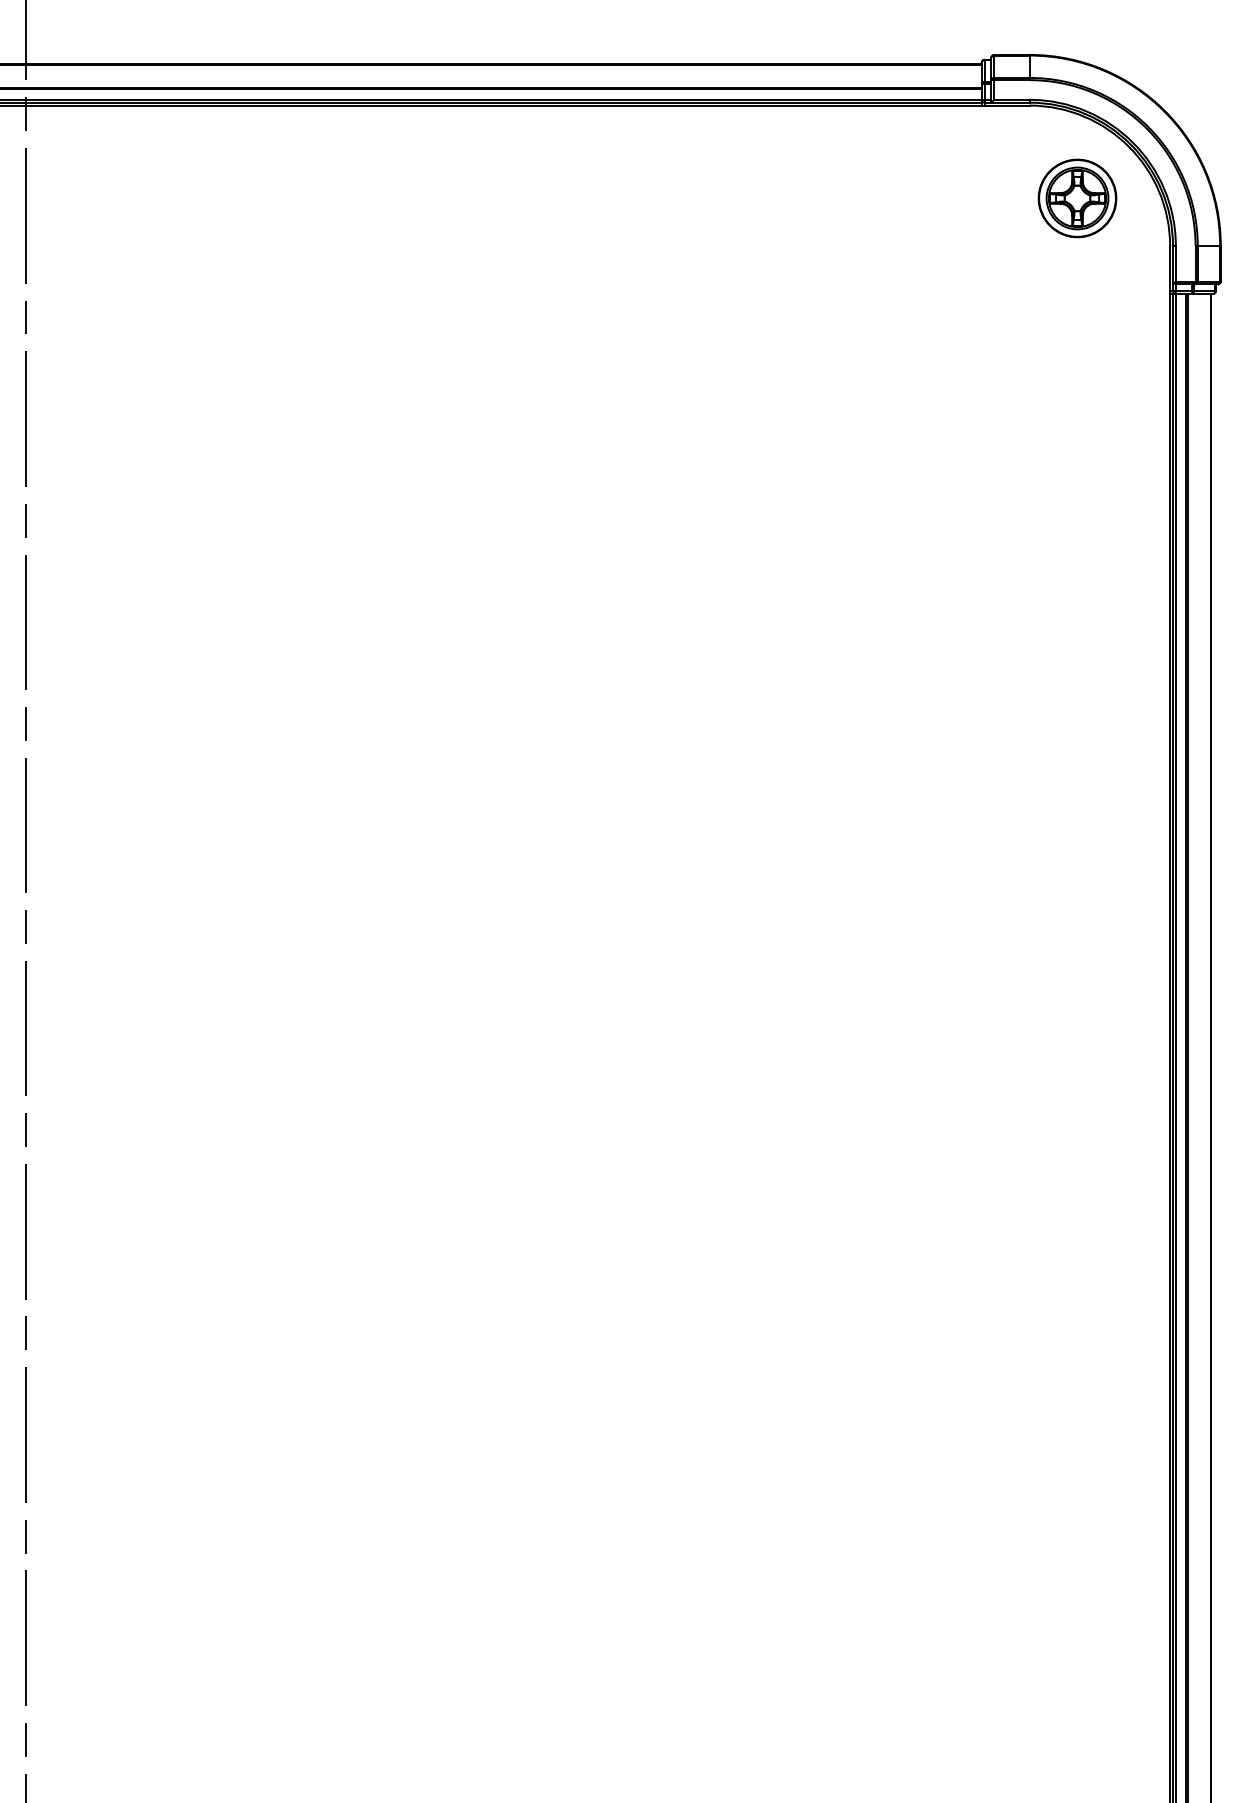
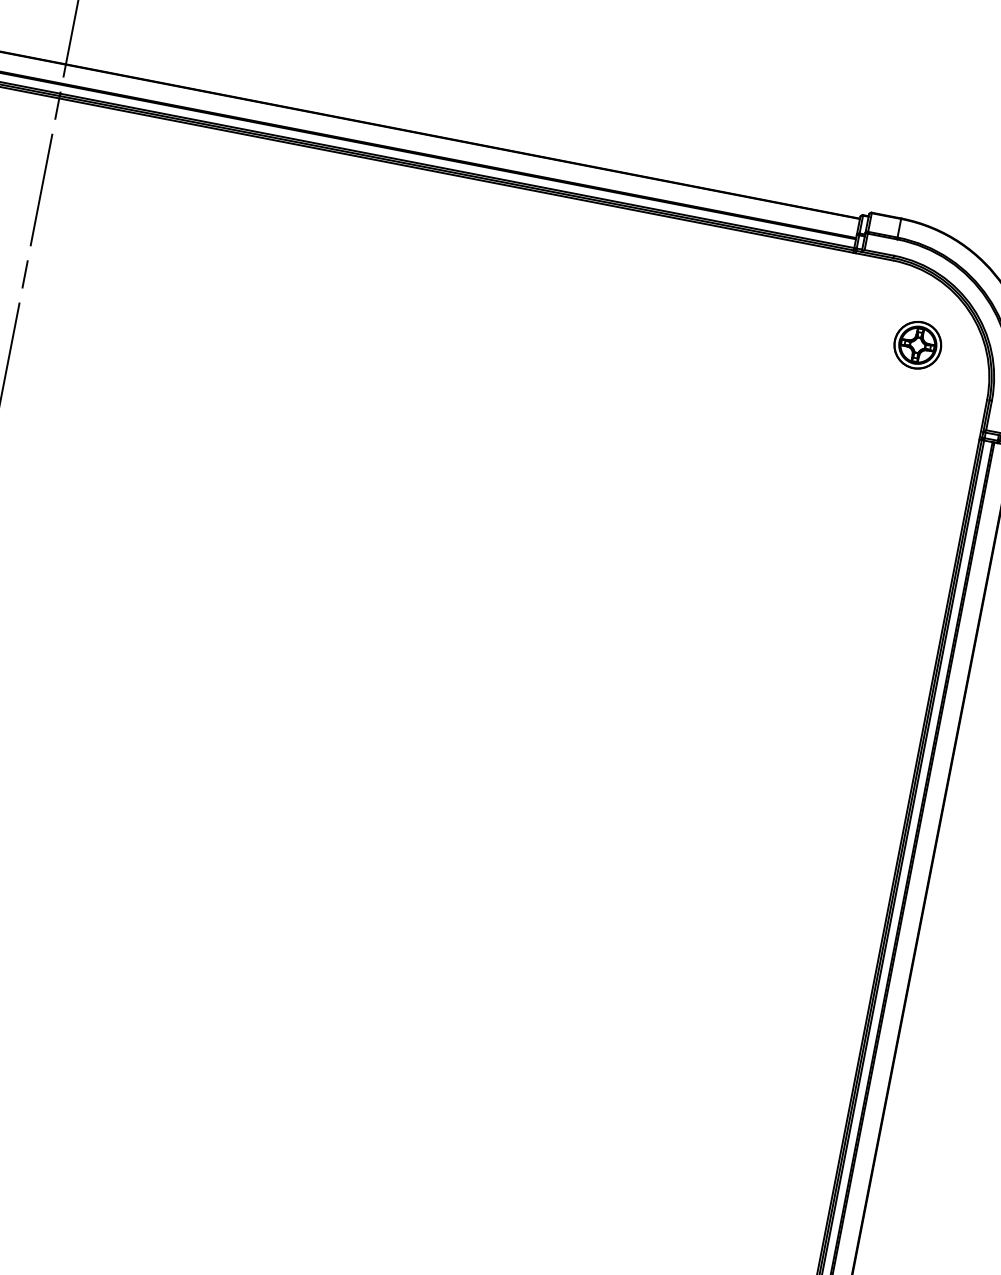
part: (1076, 197) -> (917, 344), size x0.71

